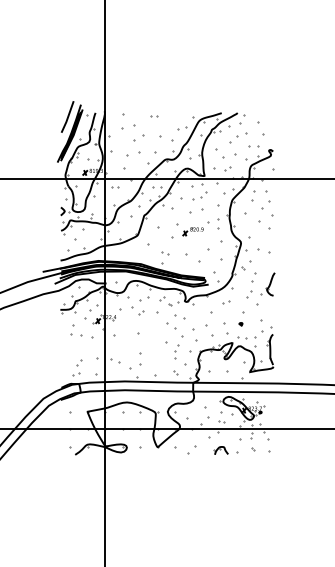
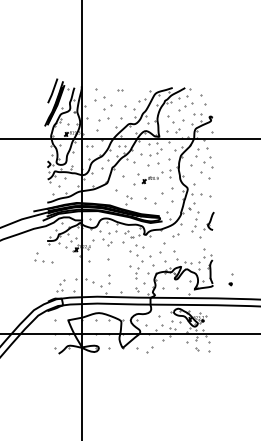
part: (240, 318) -> (230, 279), moved
part: (81, 331) -> (43, 257), moved
part: (225, 449) -> (175, 349), removed

